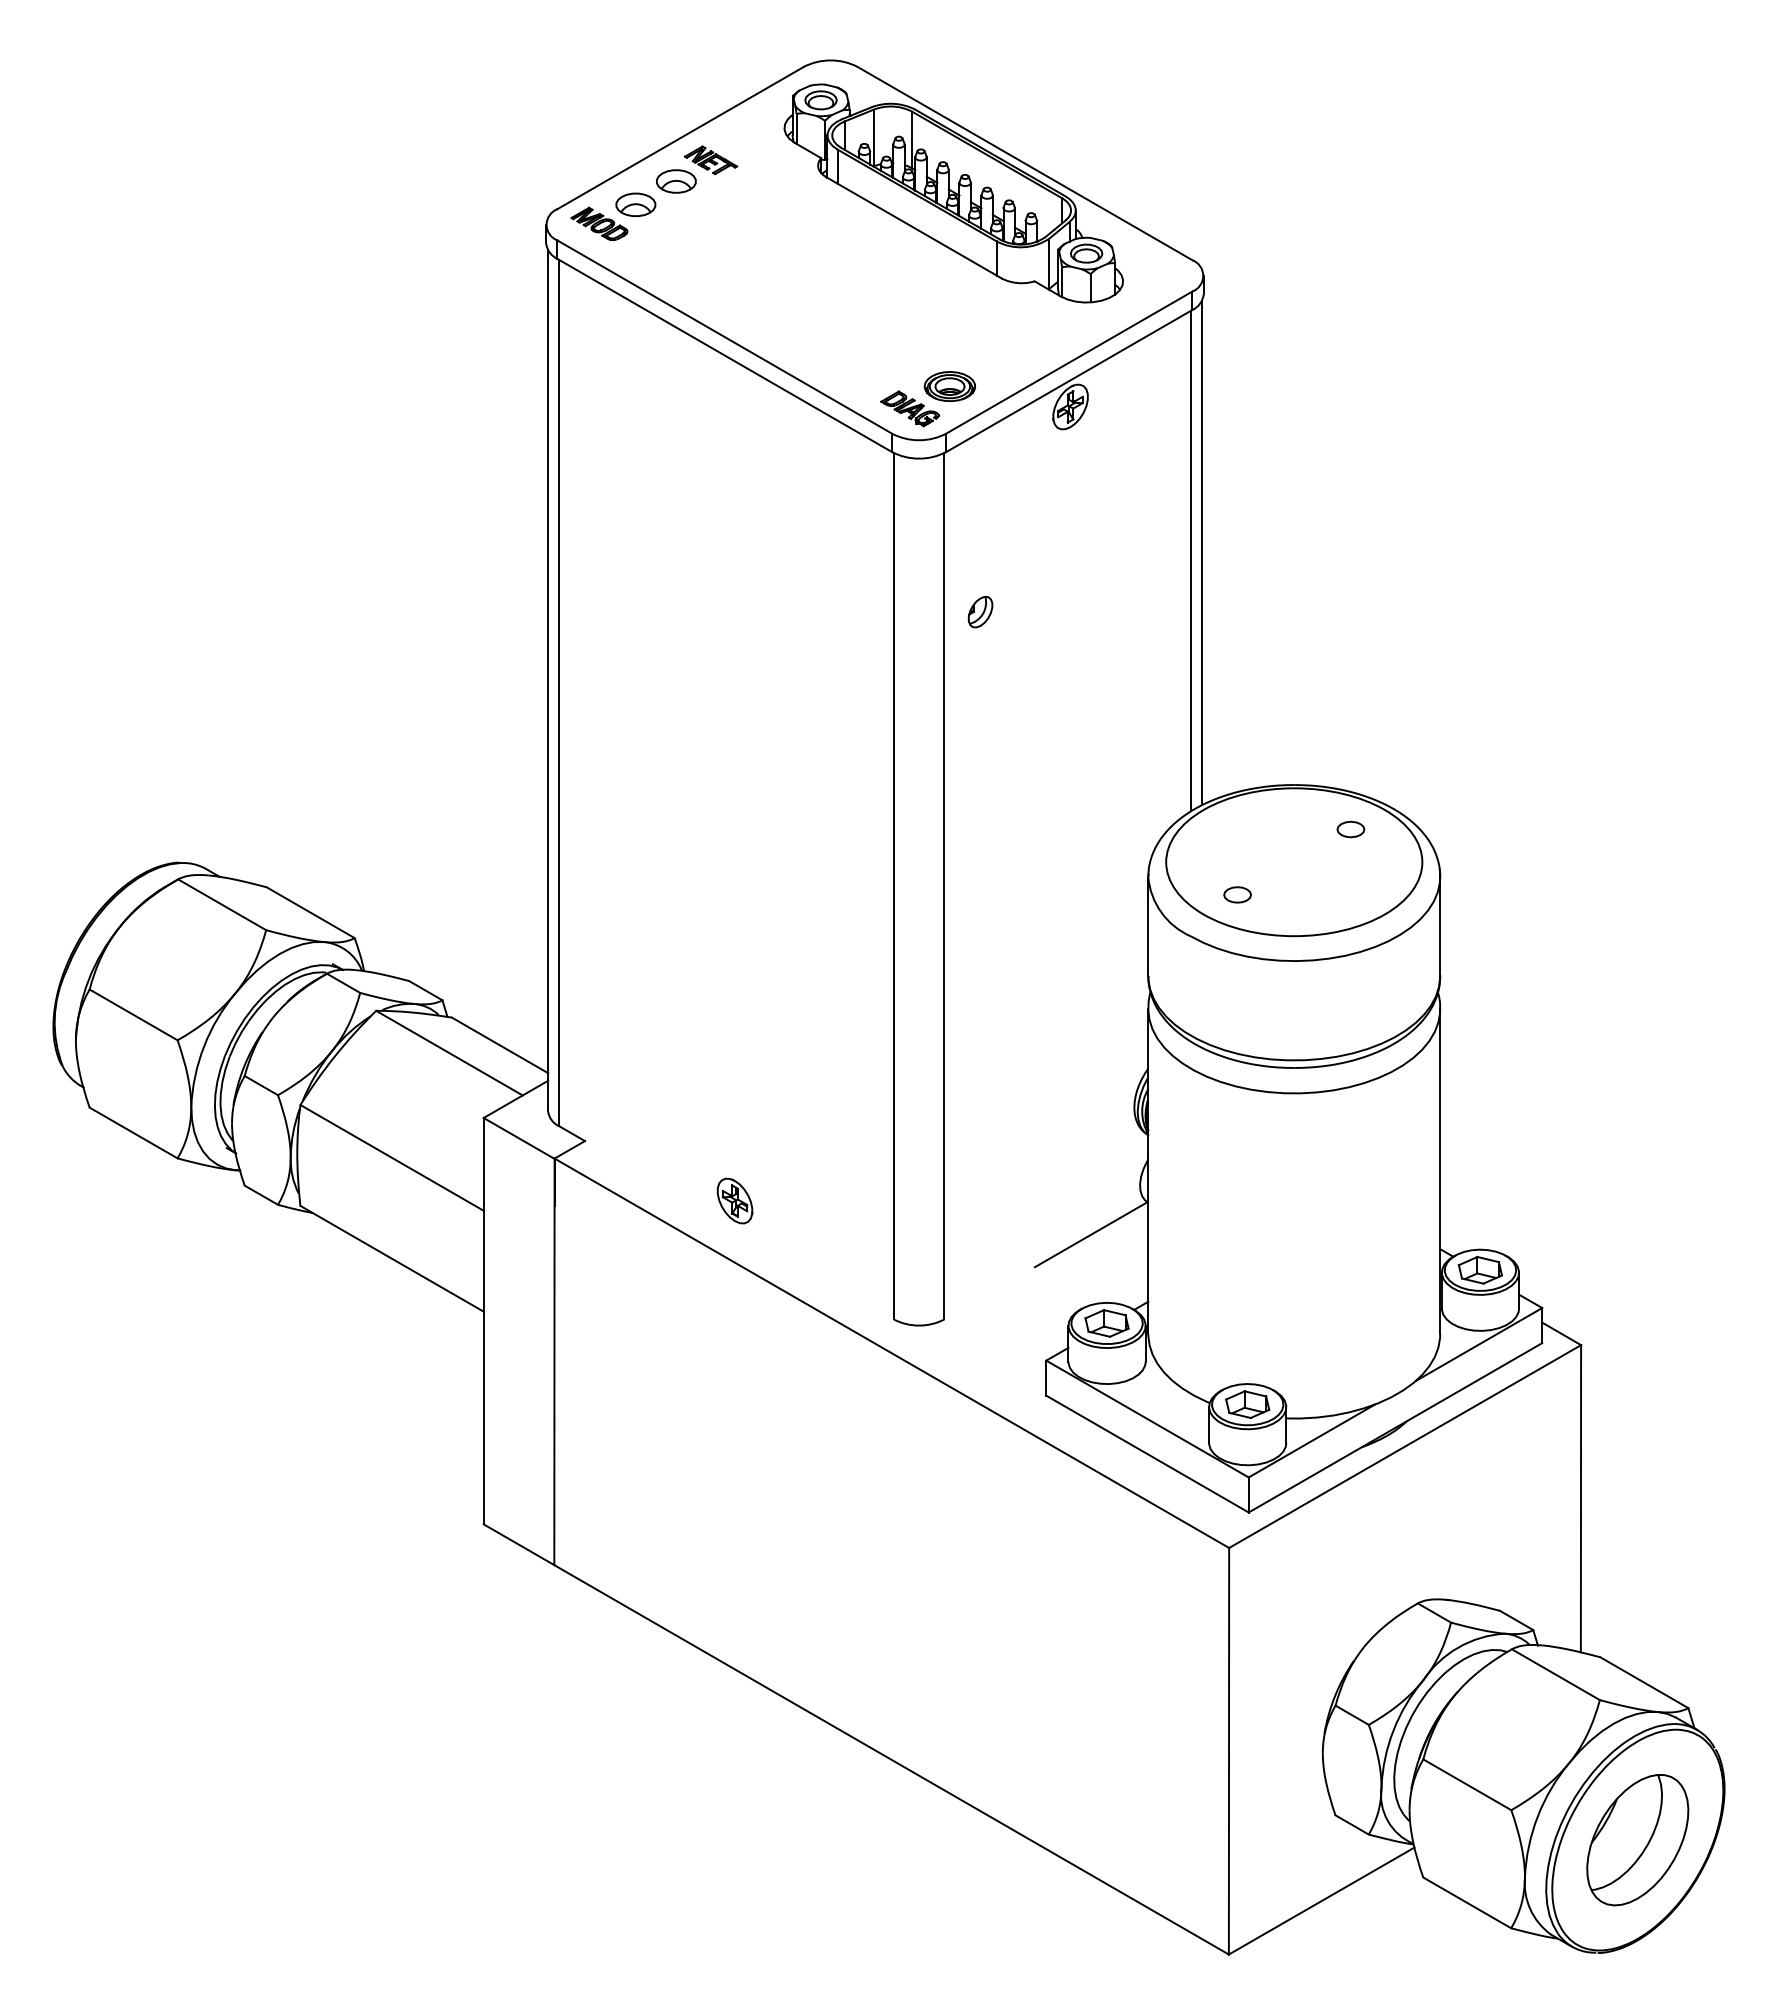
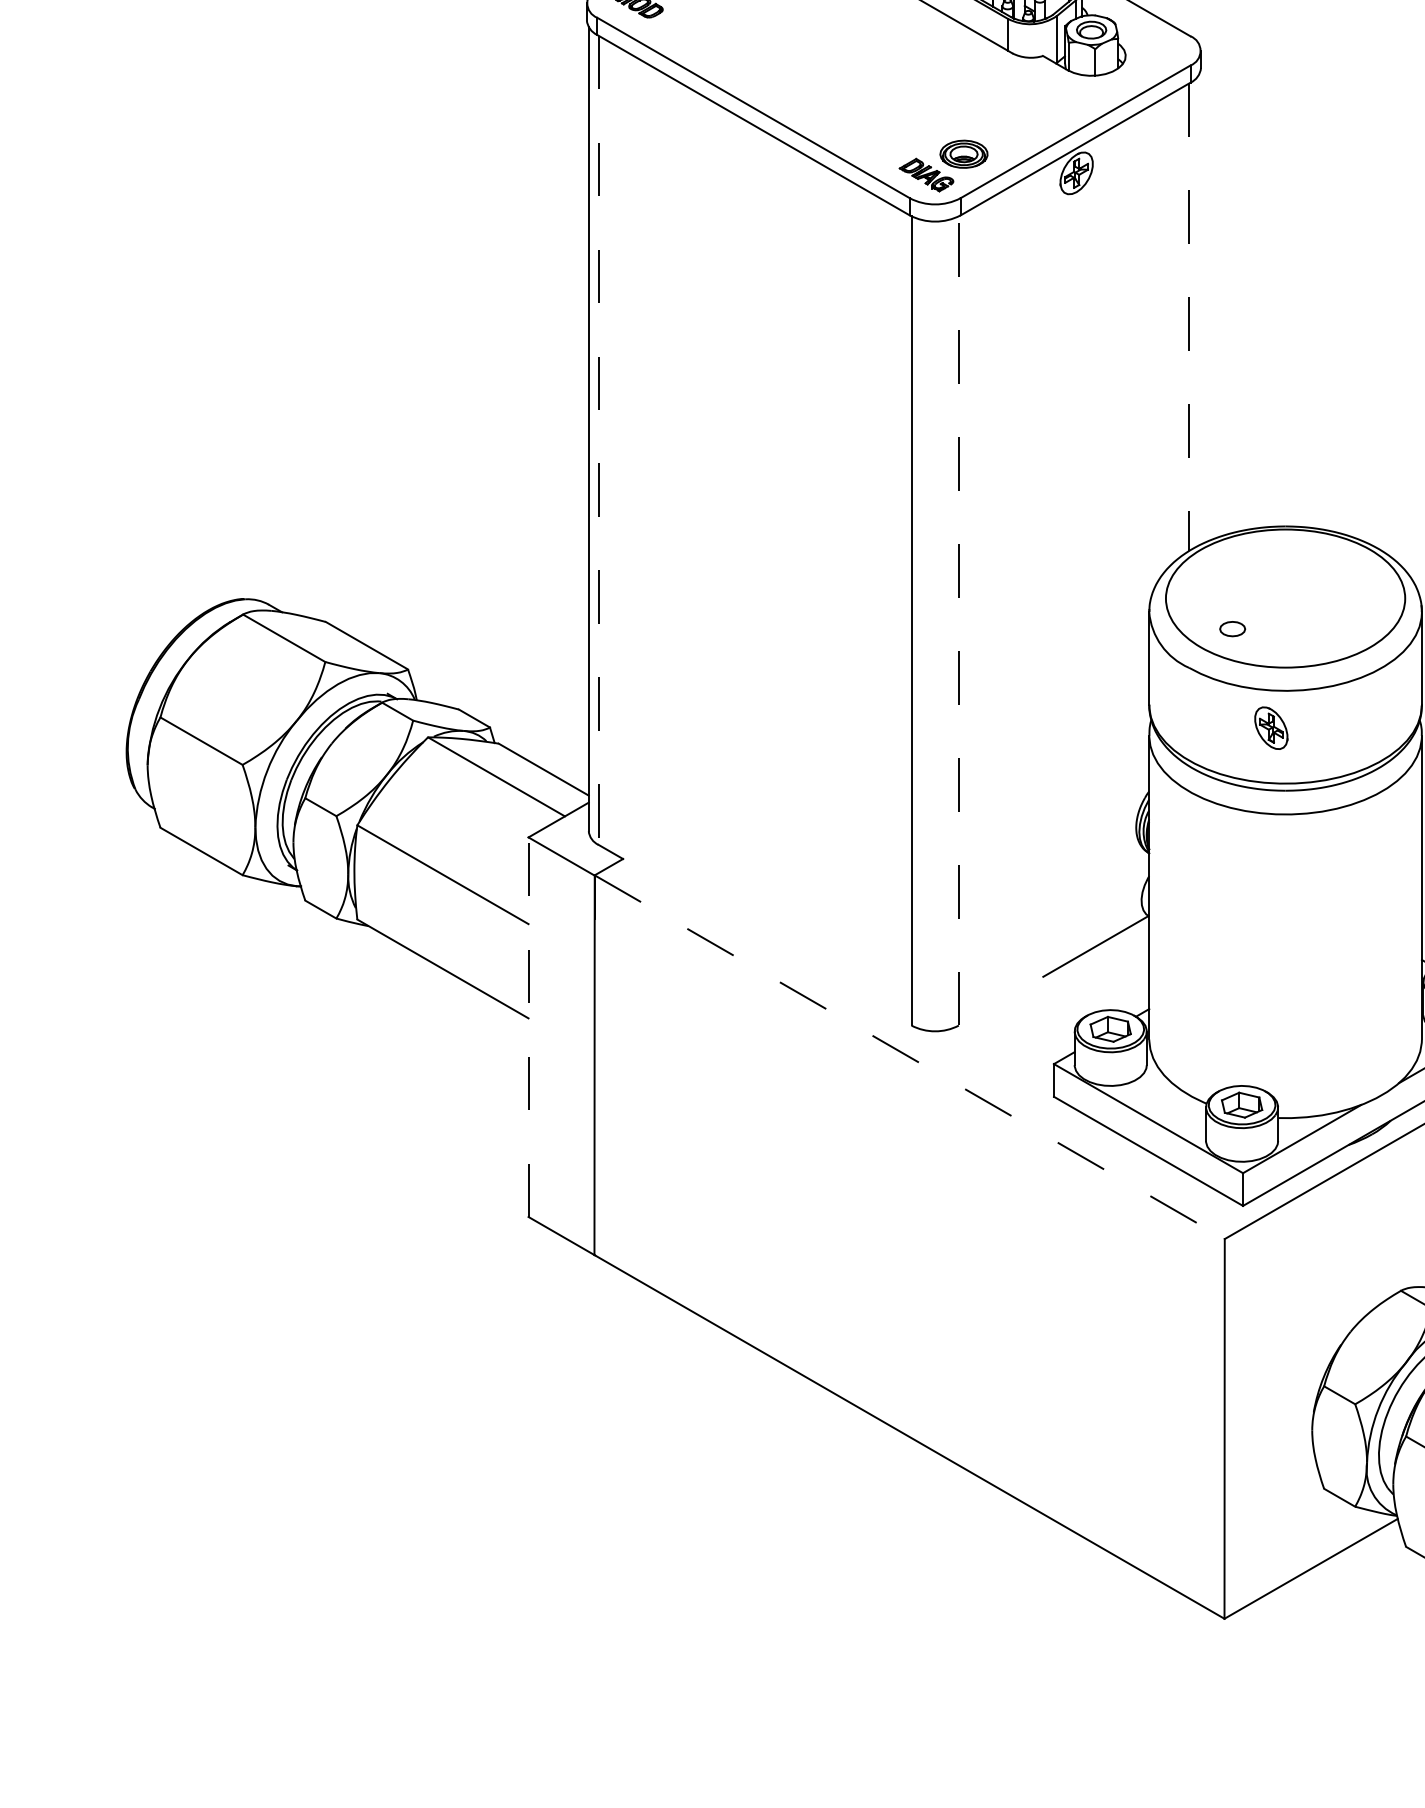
line: (1201, 553) -> (1198, 310), removed
line: (1191, 561) -> (1189, 317), solid -> dashed
part: (980, 612) -> (992, 365), removed
line: (558, 693) -> (598, 440), solid -> dashed
part: (1350, 829) -> (1338, 567), removed
line: (944, 885) -> (958, 620), solid -> dashed
part: (734, 1200) -> (1270, 727), moved
line: (483, 1320) -> (528, 1026), solid -> dashed
line: (892, 1353) -> (910, 1057), solid -> dashed

